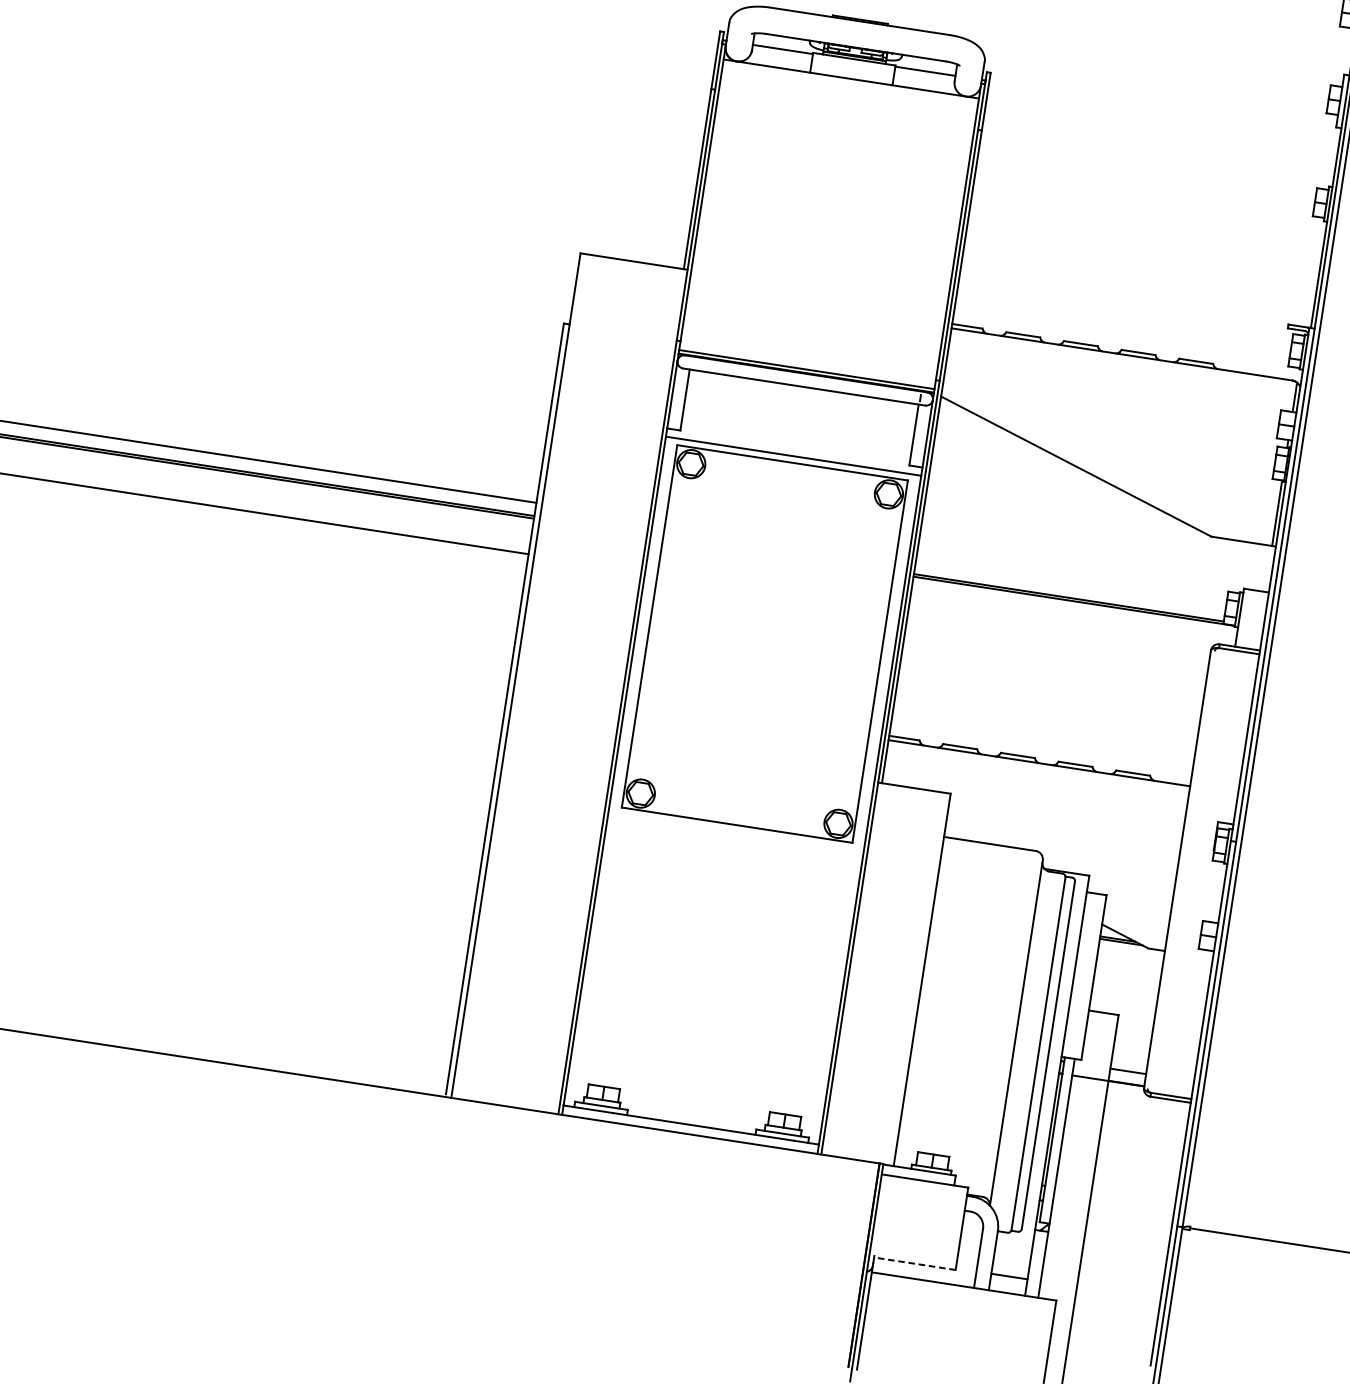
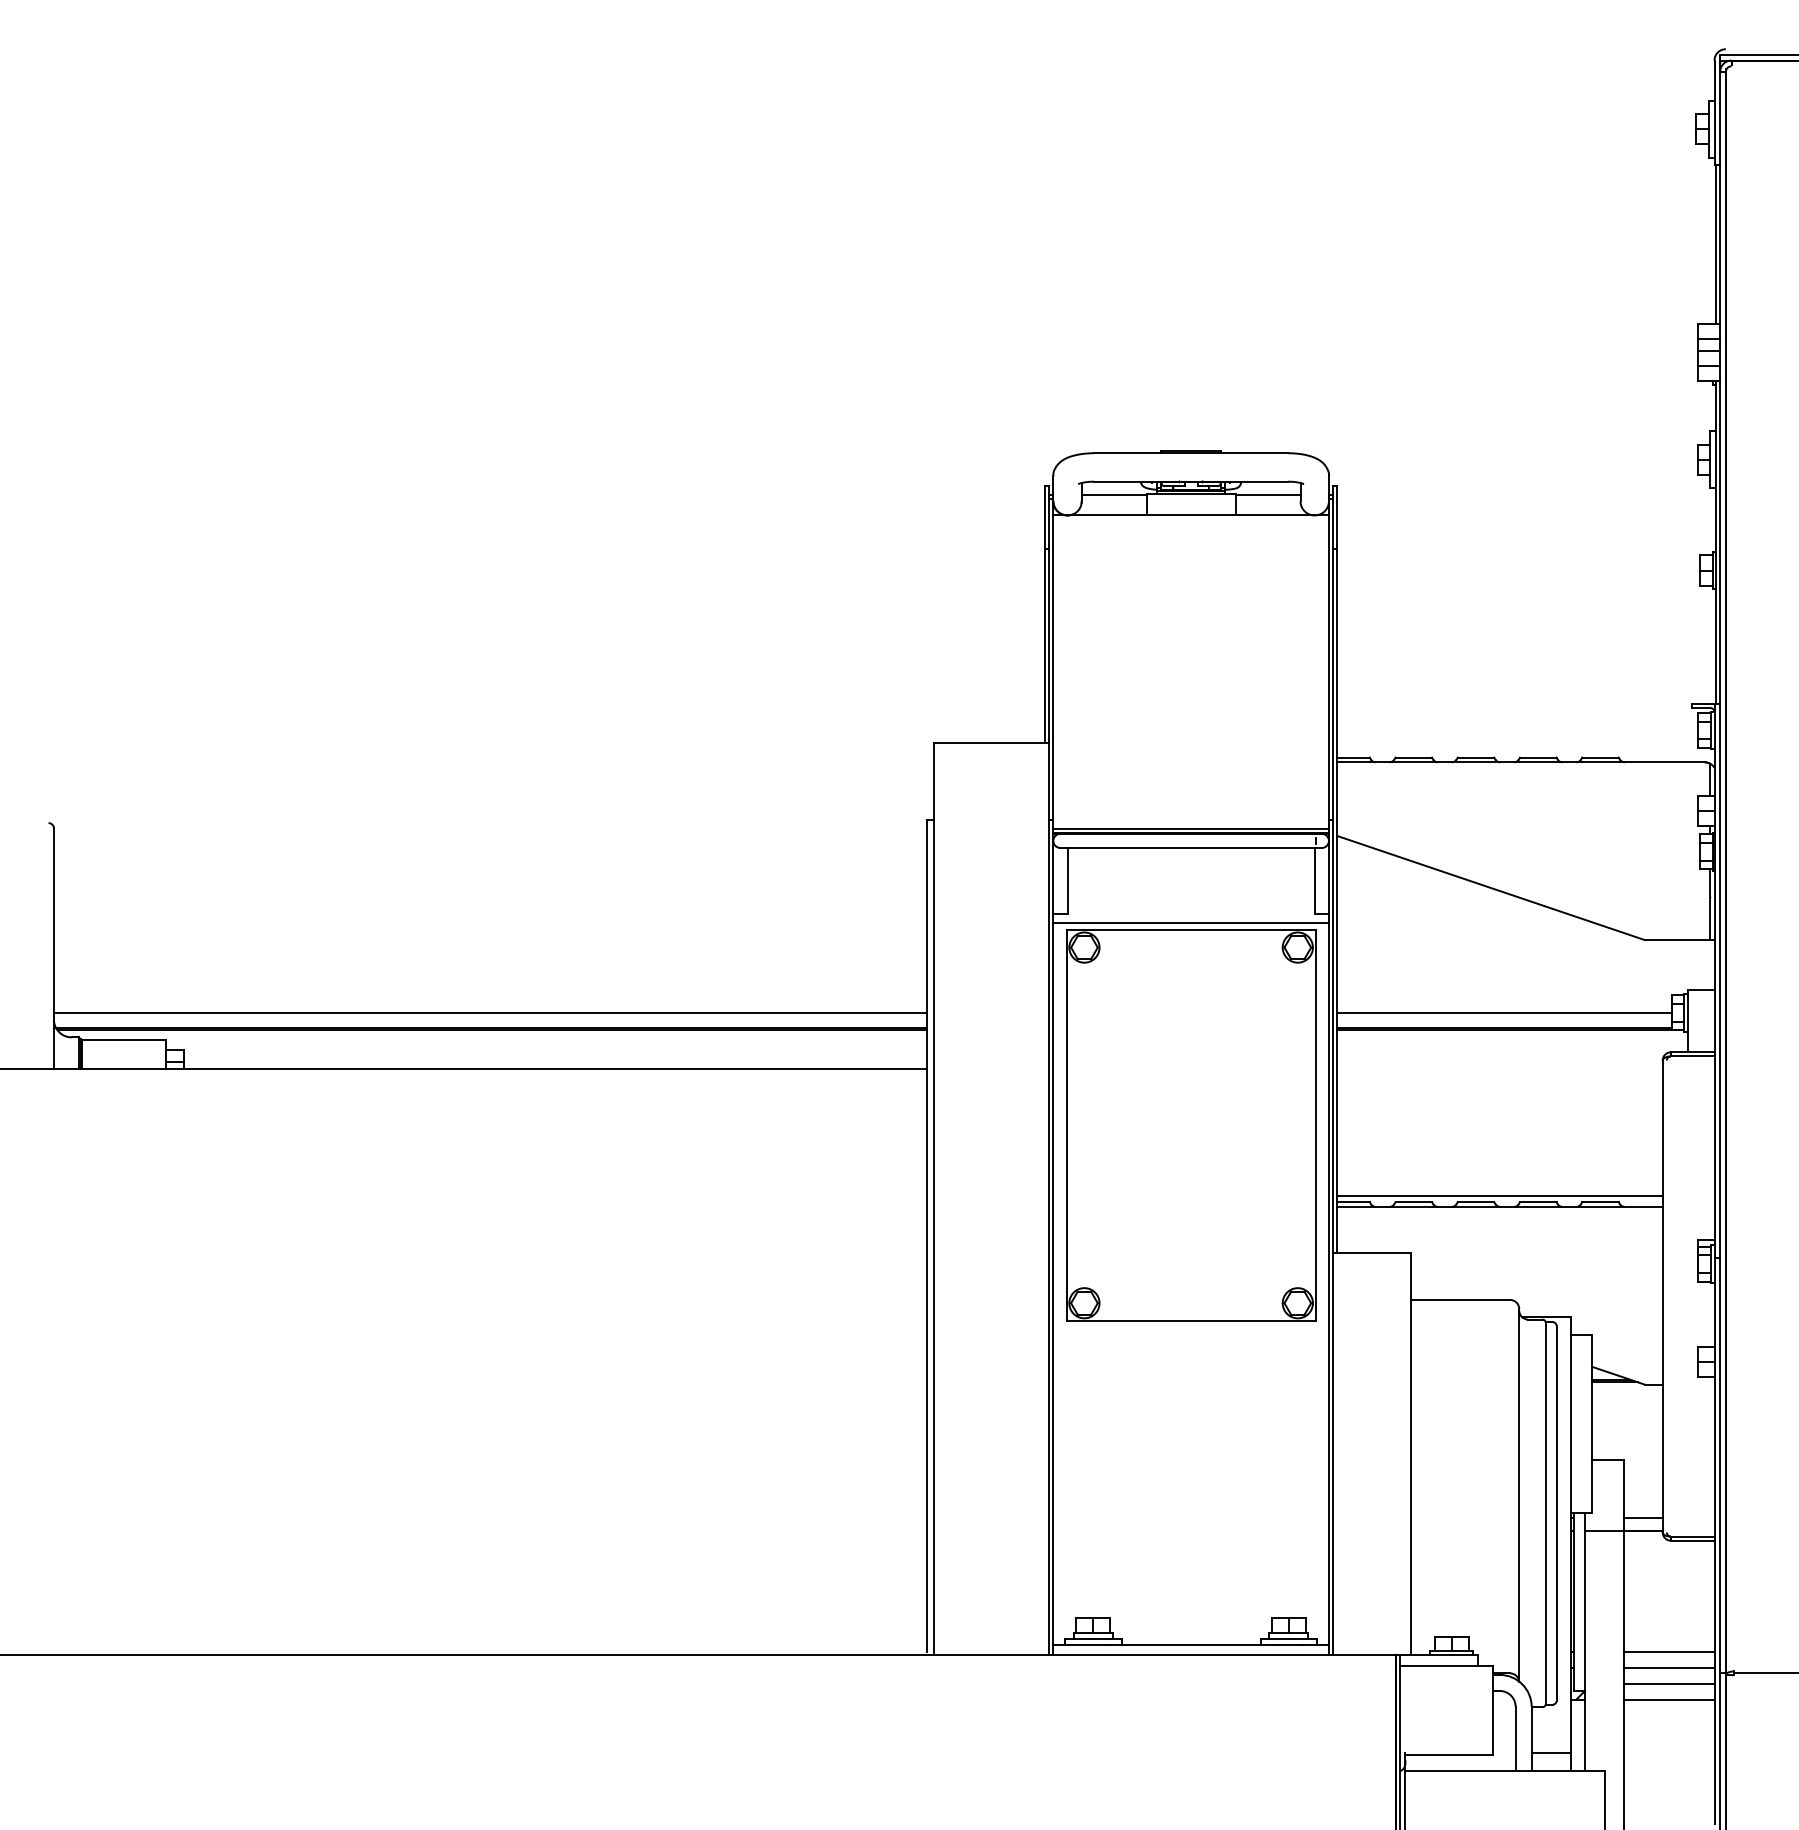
line: (1071, 584) -> (1504, 1013), added
line: (1040, 752) -> (1499, 1195), added
line: (1133, 1199) -> (1669, 1651), added
line: (1131, 1213) -> (1669, 1667), added
line: (1128, 1228) -> (1669, 1683), added
line: (1126, 1243) -> (1669, 1699), added
line: (914, 1263) -> (1448, 1754), dashed -> solid

